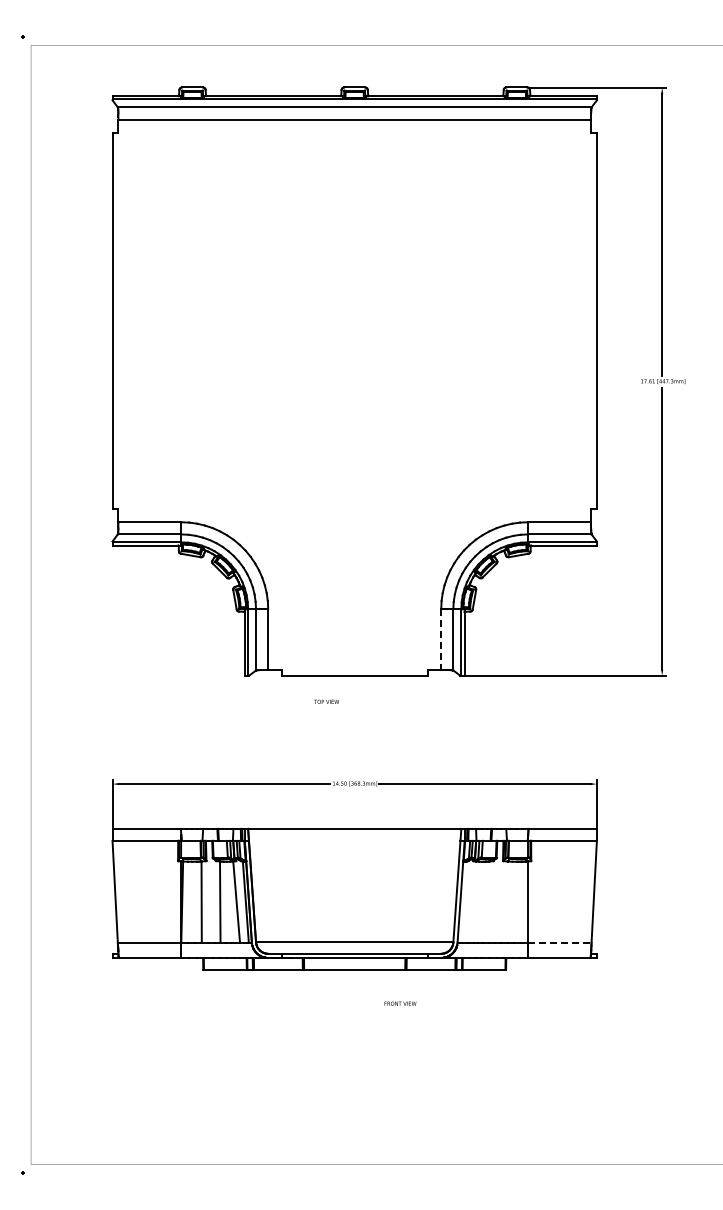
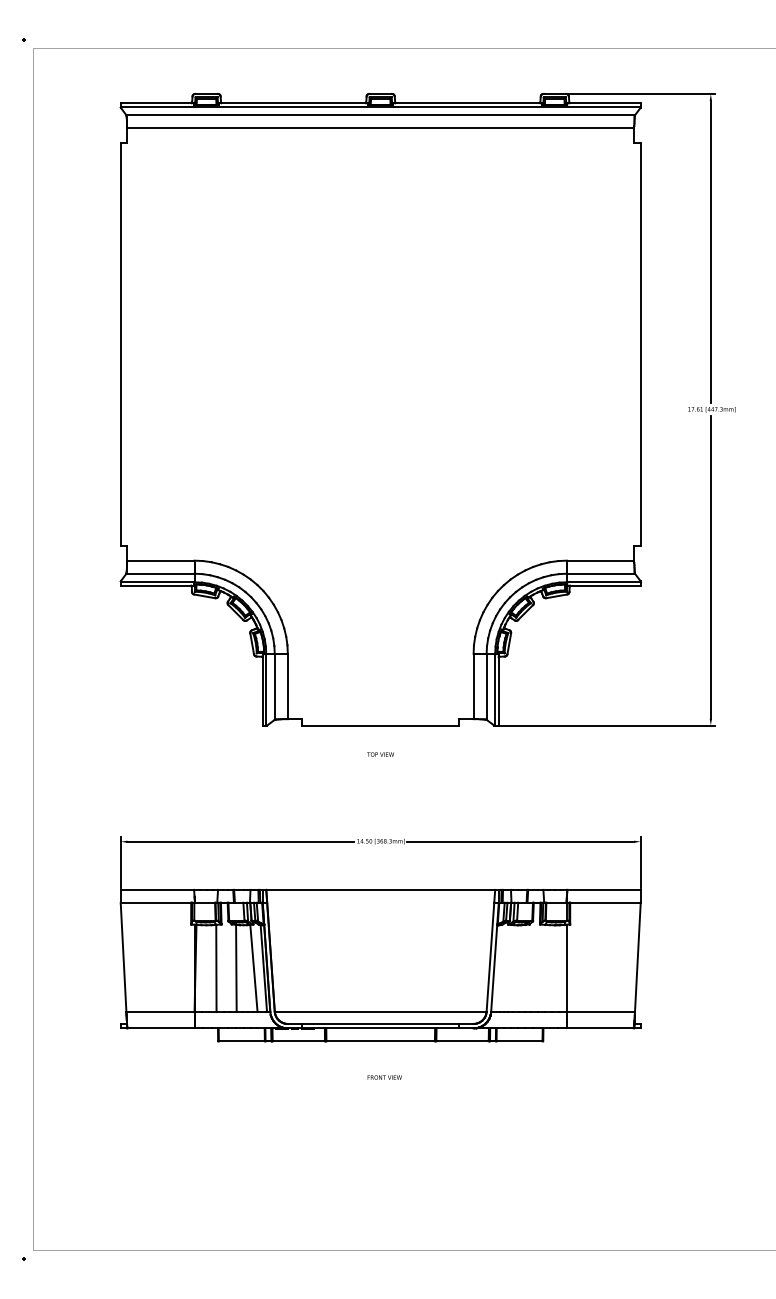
line: (441, 640) -> (473, 687), dashed -> solid
text: (326, 701) -> (380, 754), moved
line: (559, 942) -> (600, 1011), dashed -> solid
text: (400, 1003) -> (384, 1077), moved

